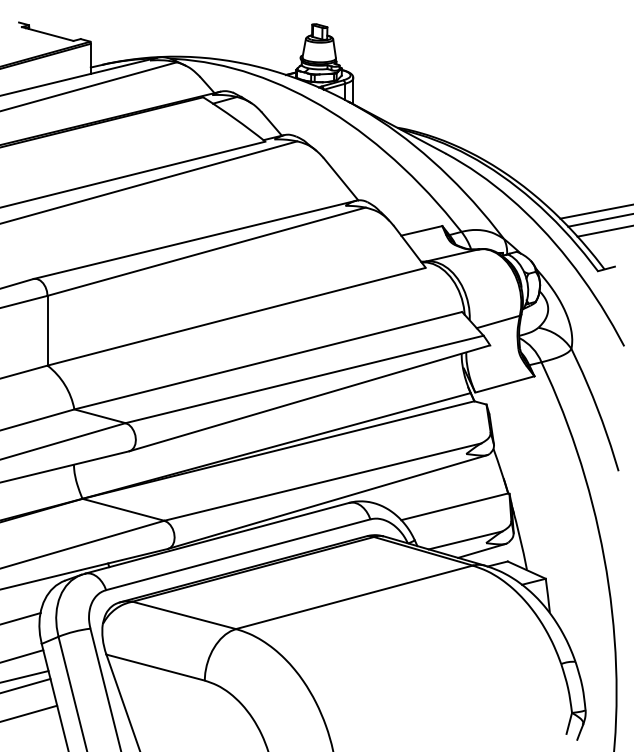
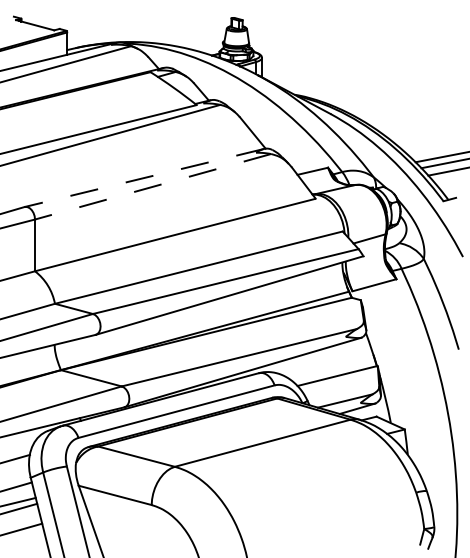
line: (194, 239) -> (144, 177), solid -> dashed
line: (206, 251) -> (152, 186), solid -> dashed

